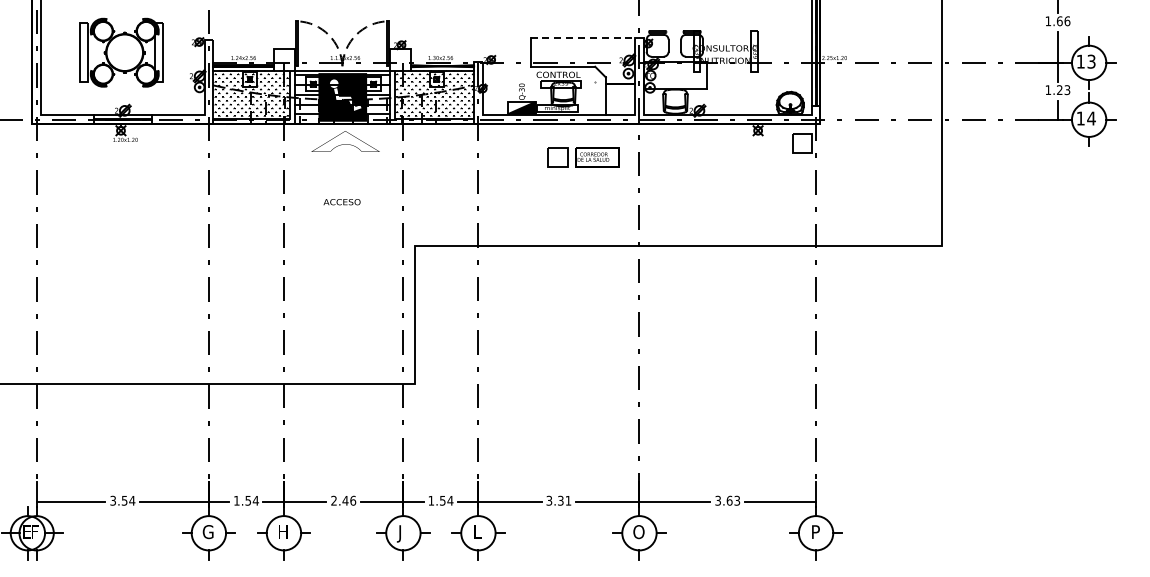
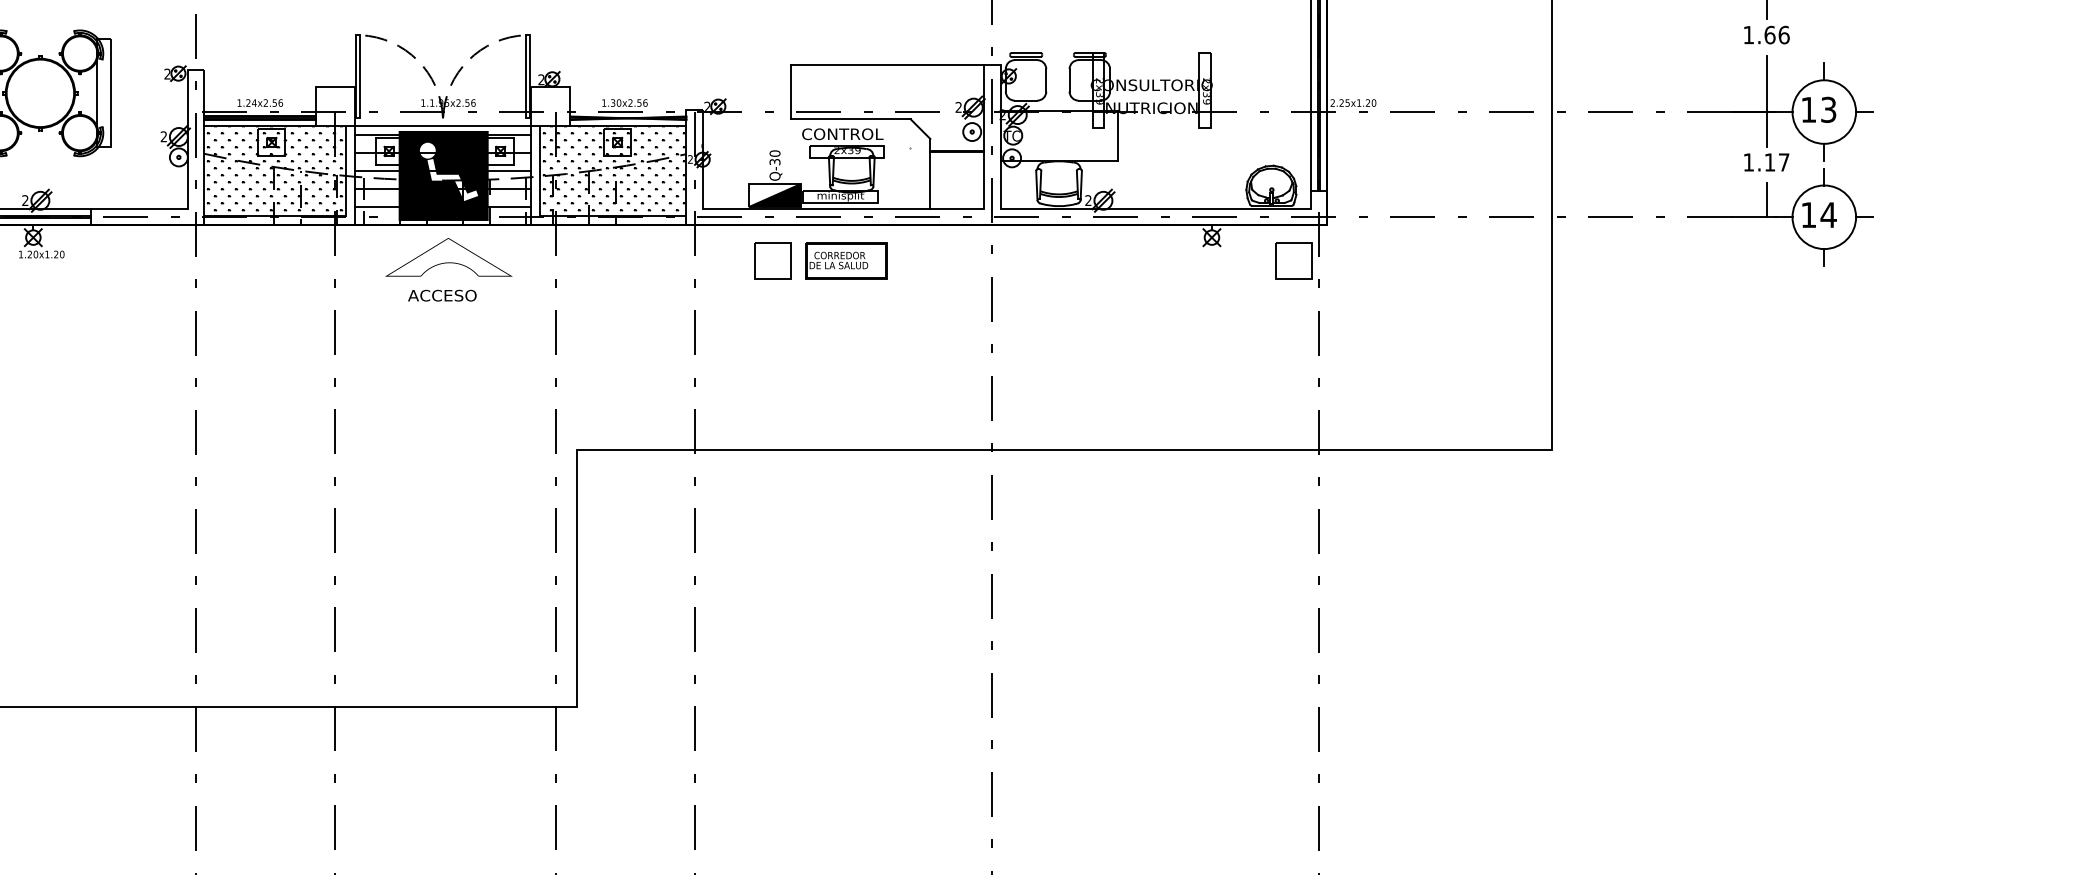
line: (583, 37) -> (888, 65), dashed -> solid
text: (1063, 90) -> (1776, 163), 1.23 -> 1.17
part: (583, 157) -> (820, 261), moved
text: (341, 202) -> (441, 296), moved

